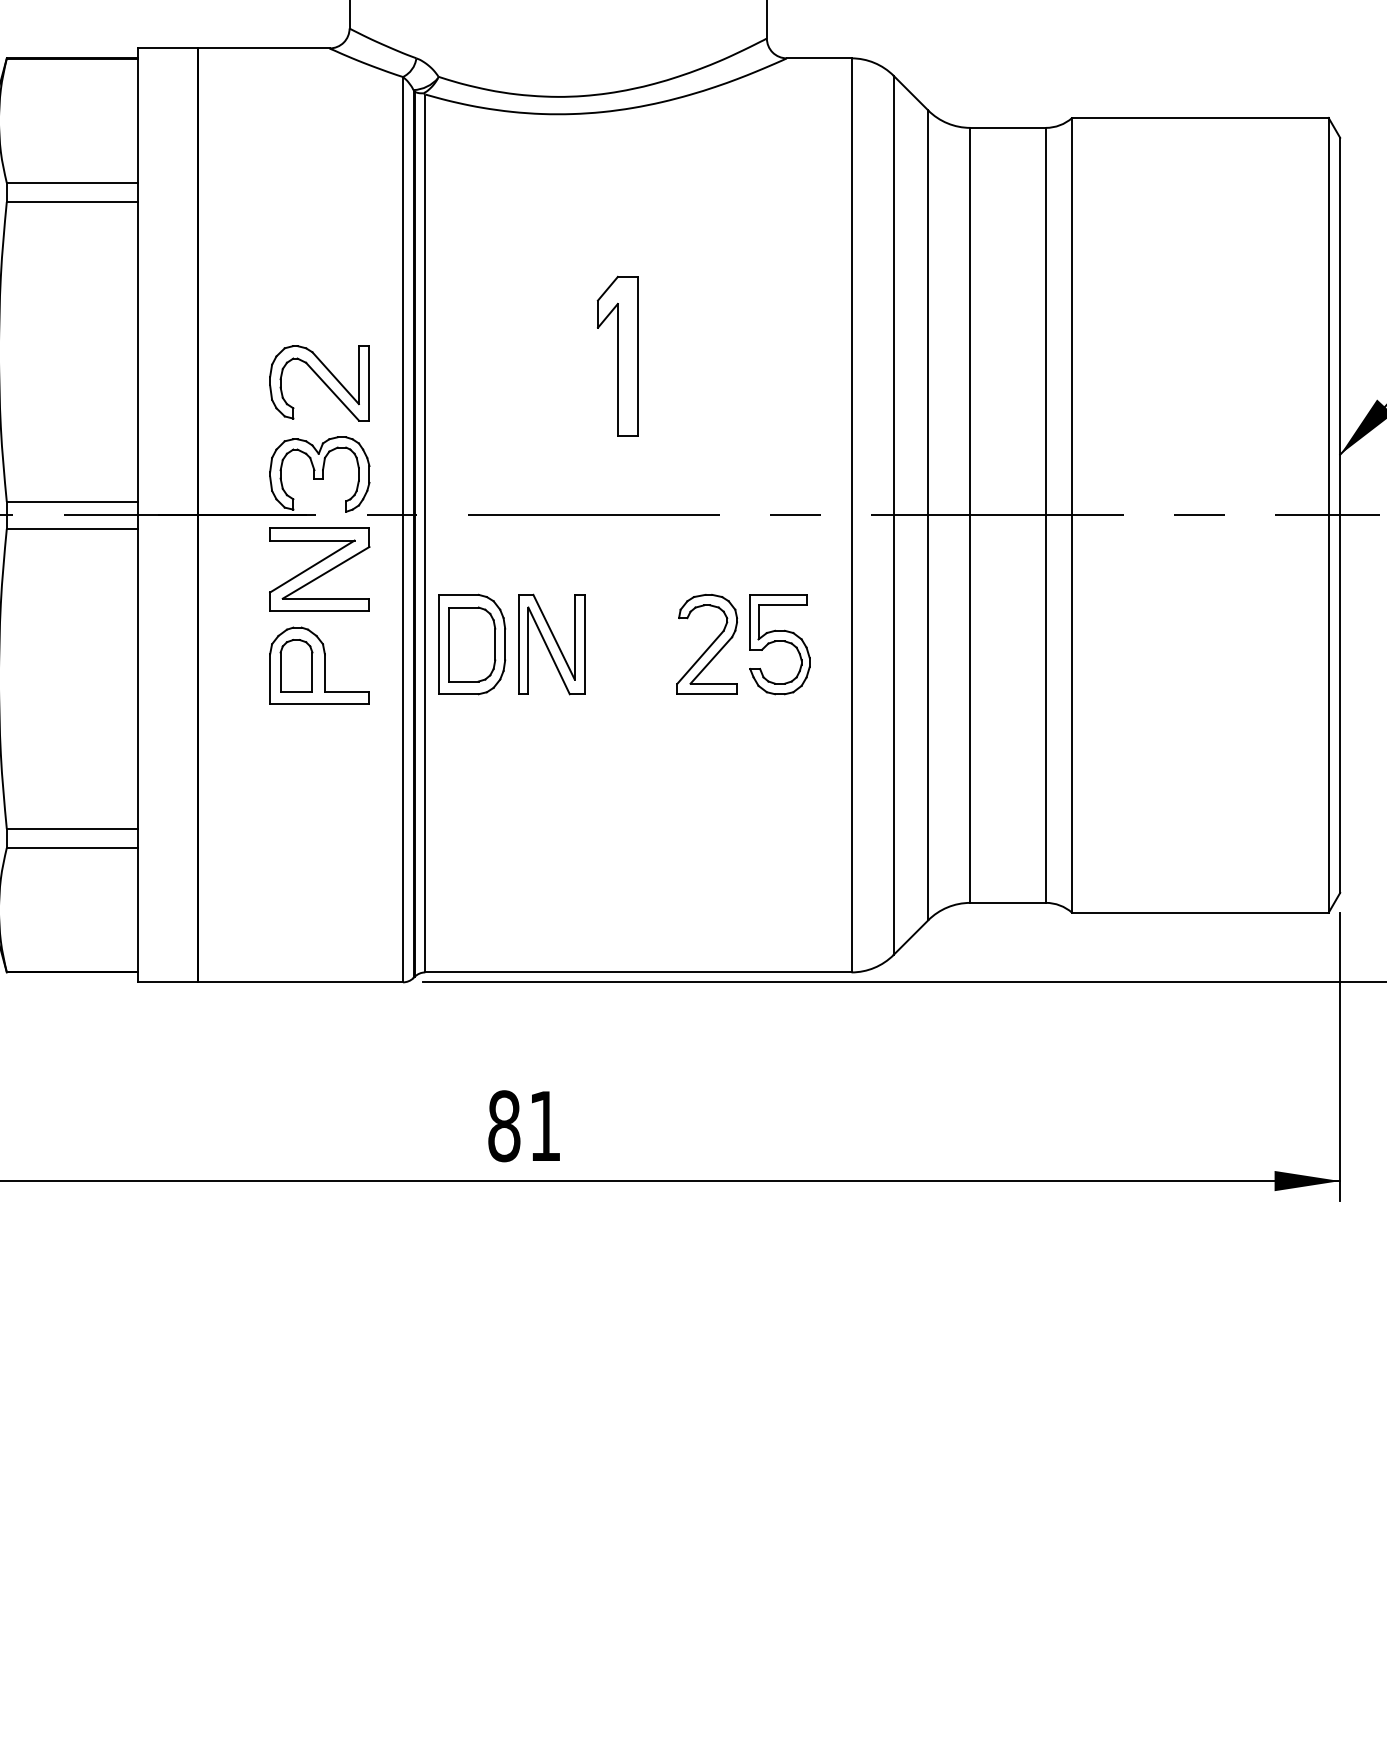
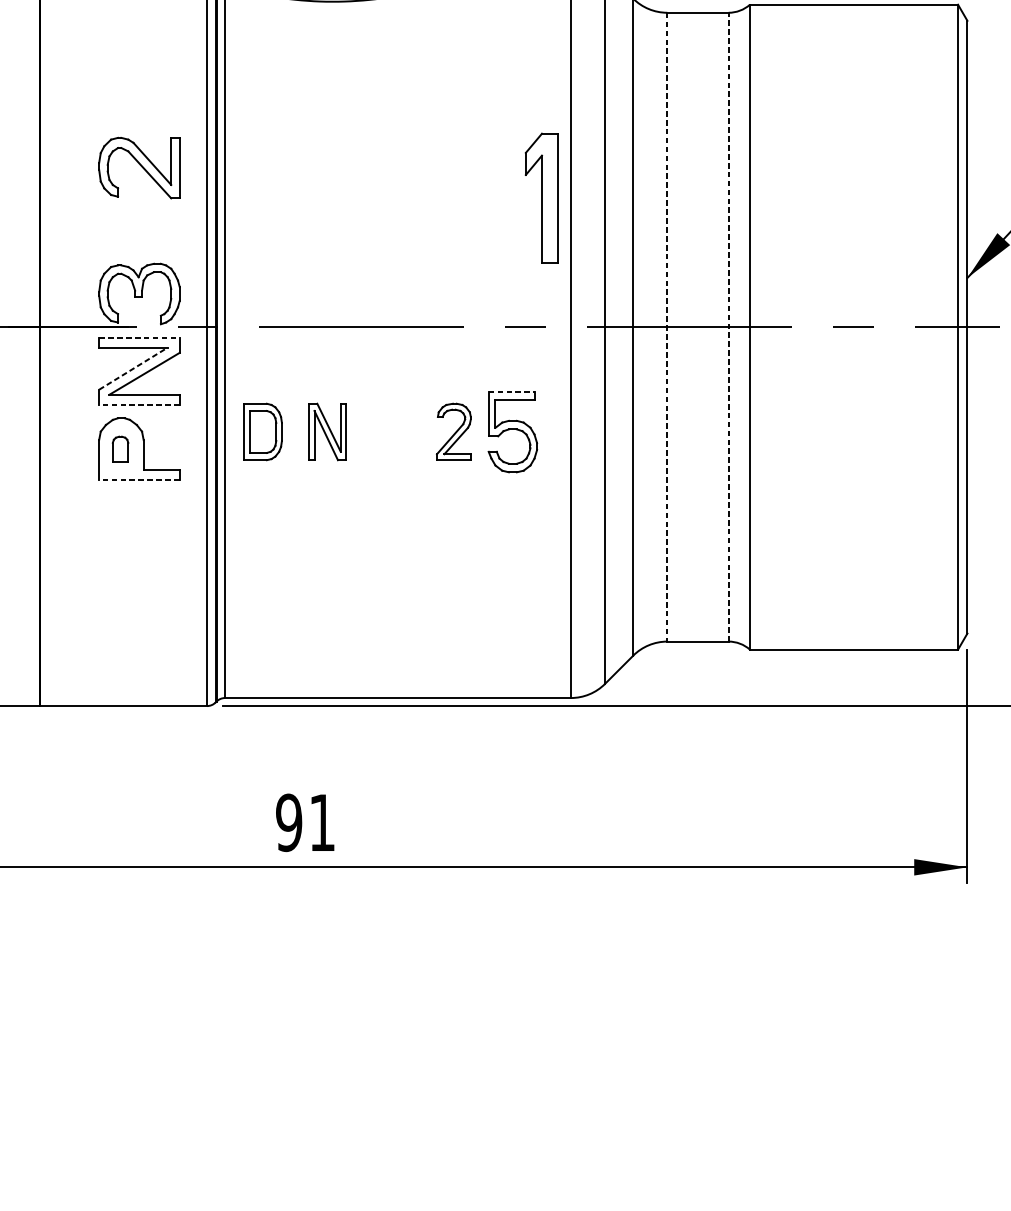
part: (617, 355) -> (541, 197), moved
part: (319, 383) -> (139, 168), moved
line: (1045, 514) -> (728, 326), solid -> dashed
line: (970, 515) -> (667, 327), solid -> dashed
line: (319, 528) -> (139, 337), solid -> dashed
line: (312, 566) -> (133, 368), solid -> dashed
line: (778, 594) -> (511, 391), solid -> dashed
line: (319, 611) -> (139, 405), solid -> dashed
part: (472, 644) -> (263, 431), size x0.7
part: (551, 644) -> (327, 431), size x0.7
part: (707, 644) -> (454, 431), size x0.7
part: (296, 665) -> (120, 448), size x0.6
line: (319, 704) -> (139, 480), solid -> dashed
text: (504, 1126) -> (289, 823), 81 -> 91

